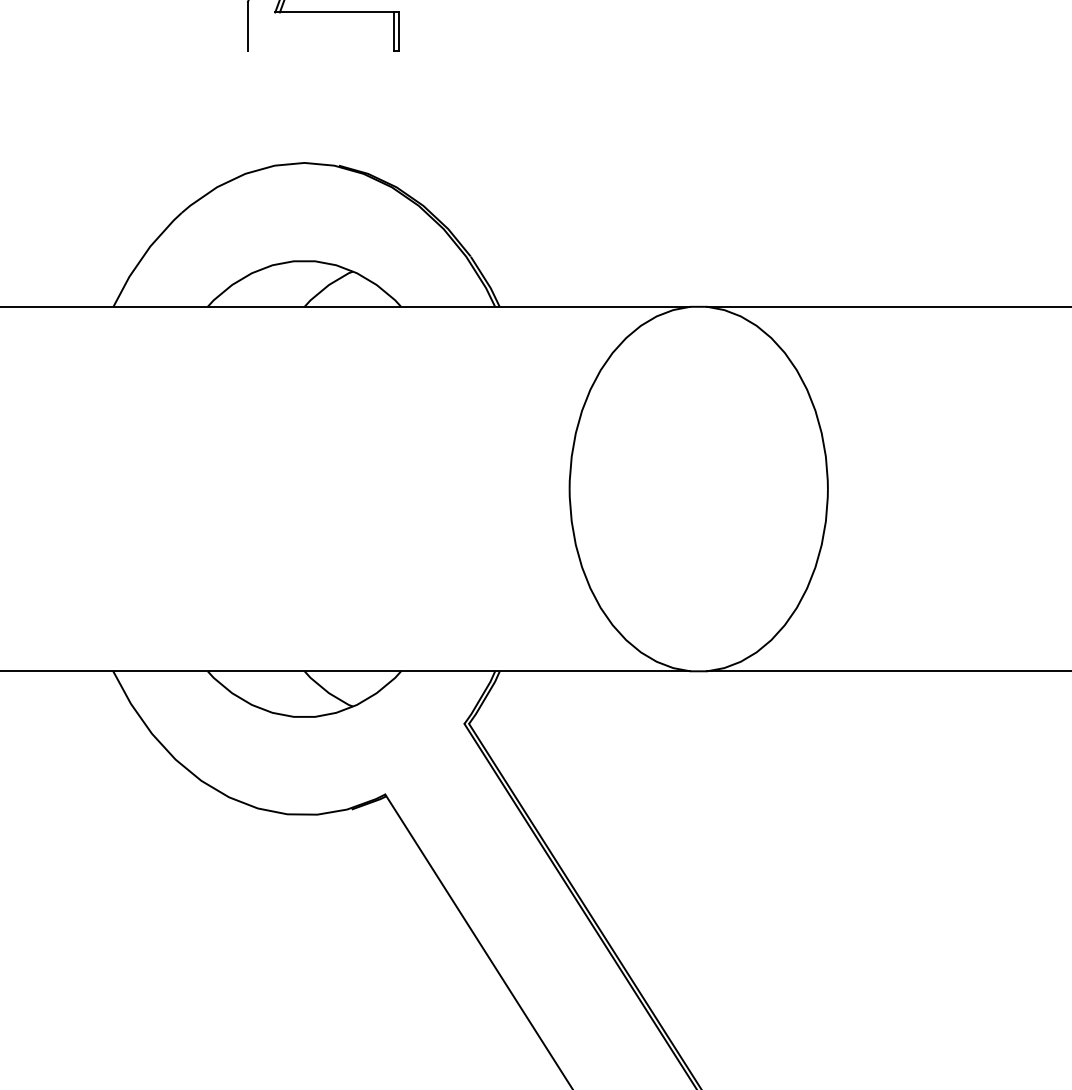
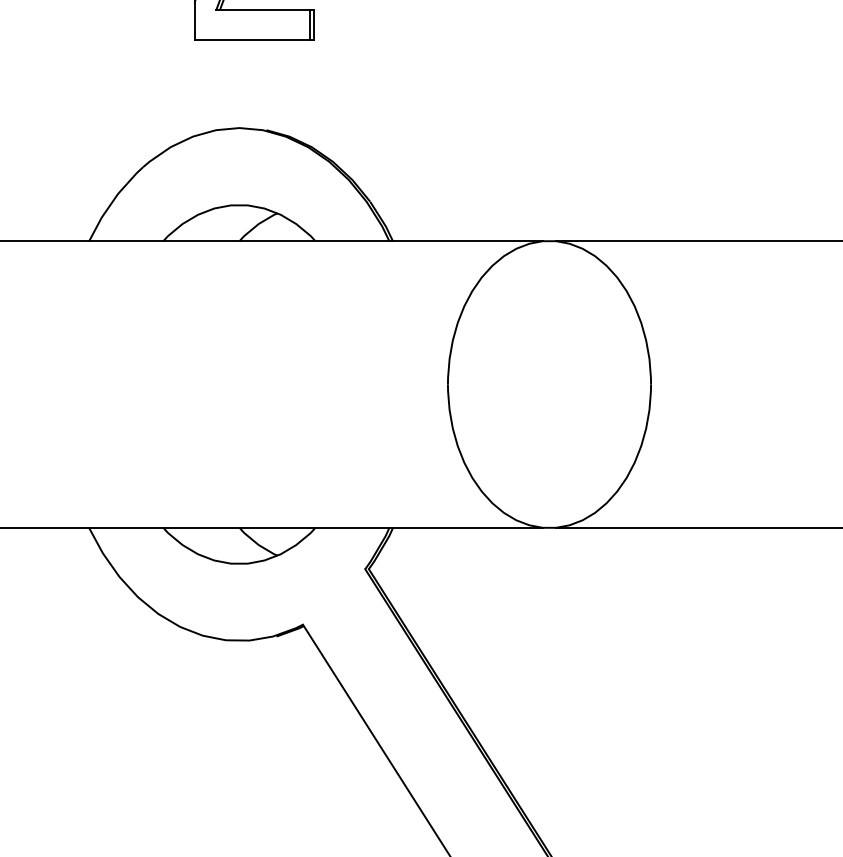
line: (321, 50) -> (252, 39), added

